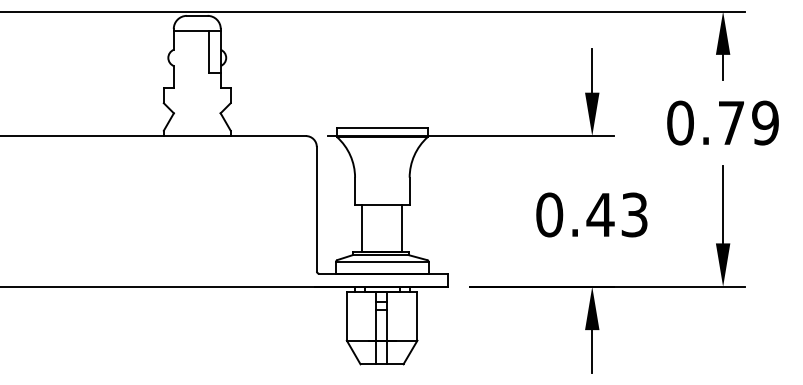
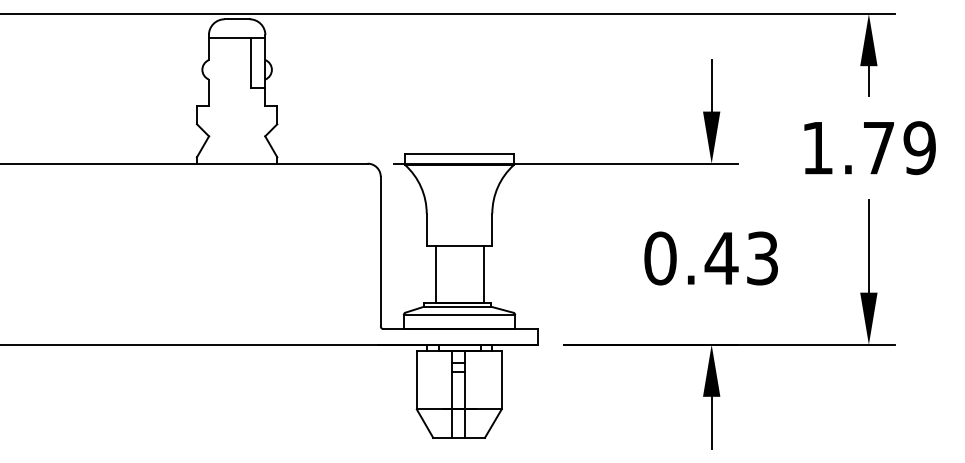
text: (680, 122) -> (817, 147), 0.79 -> 1.79

